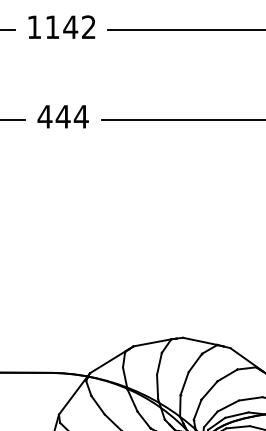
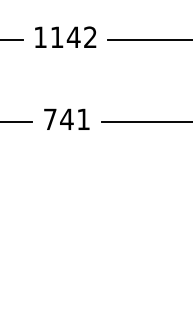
text: (62, 116) -> (66, 119), 444 -> 741

